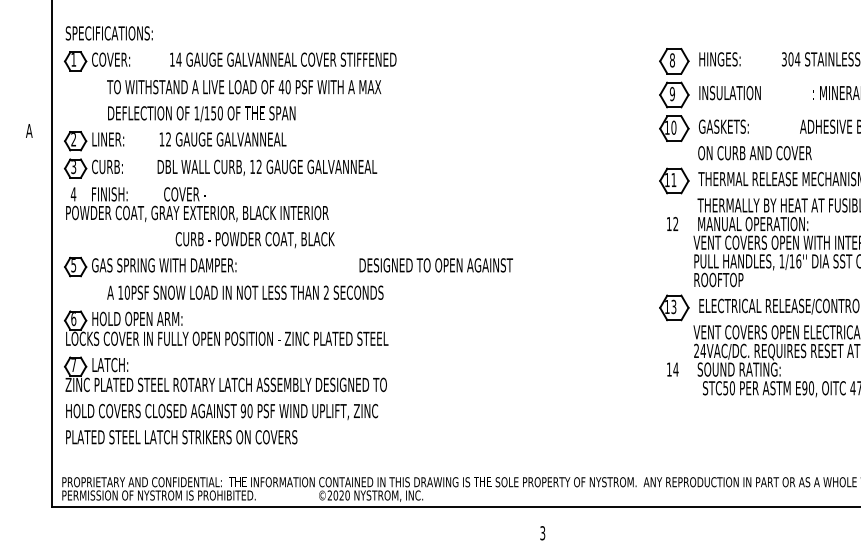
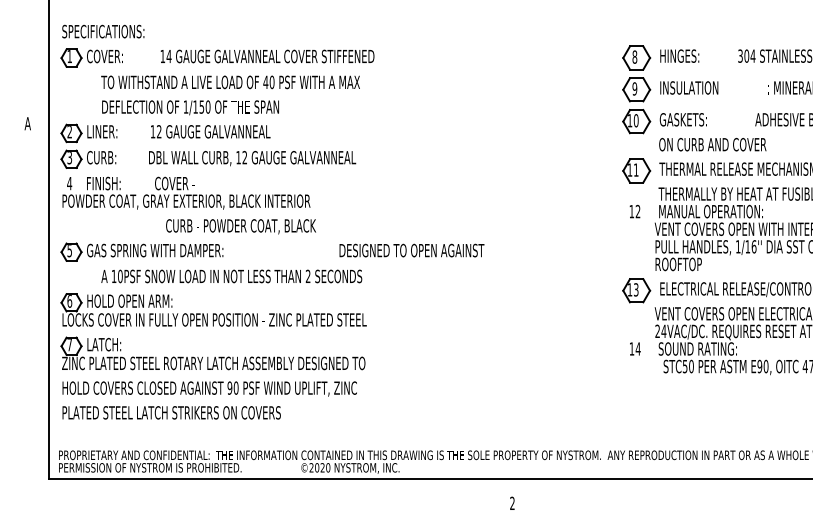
text: (542, 533) -> (512, 503), 3 -> 2

